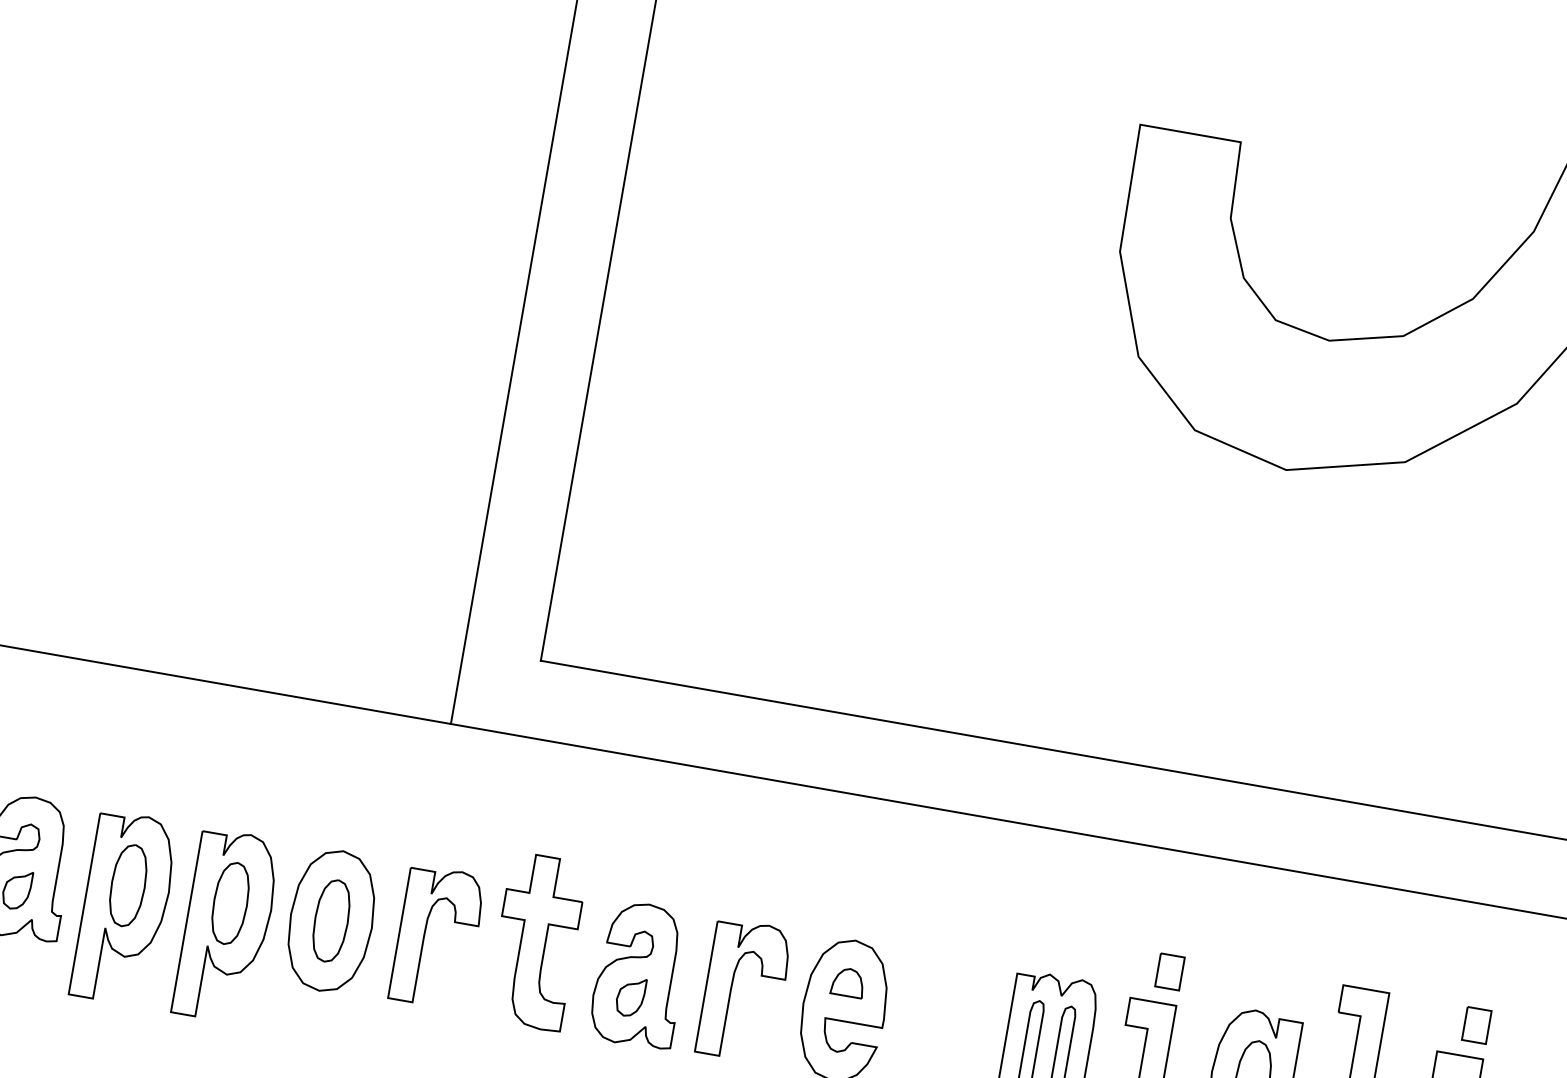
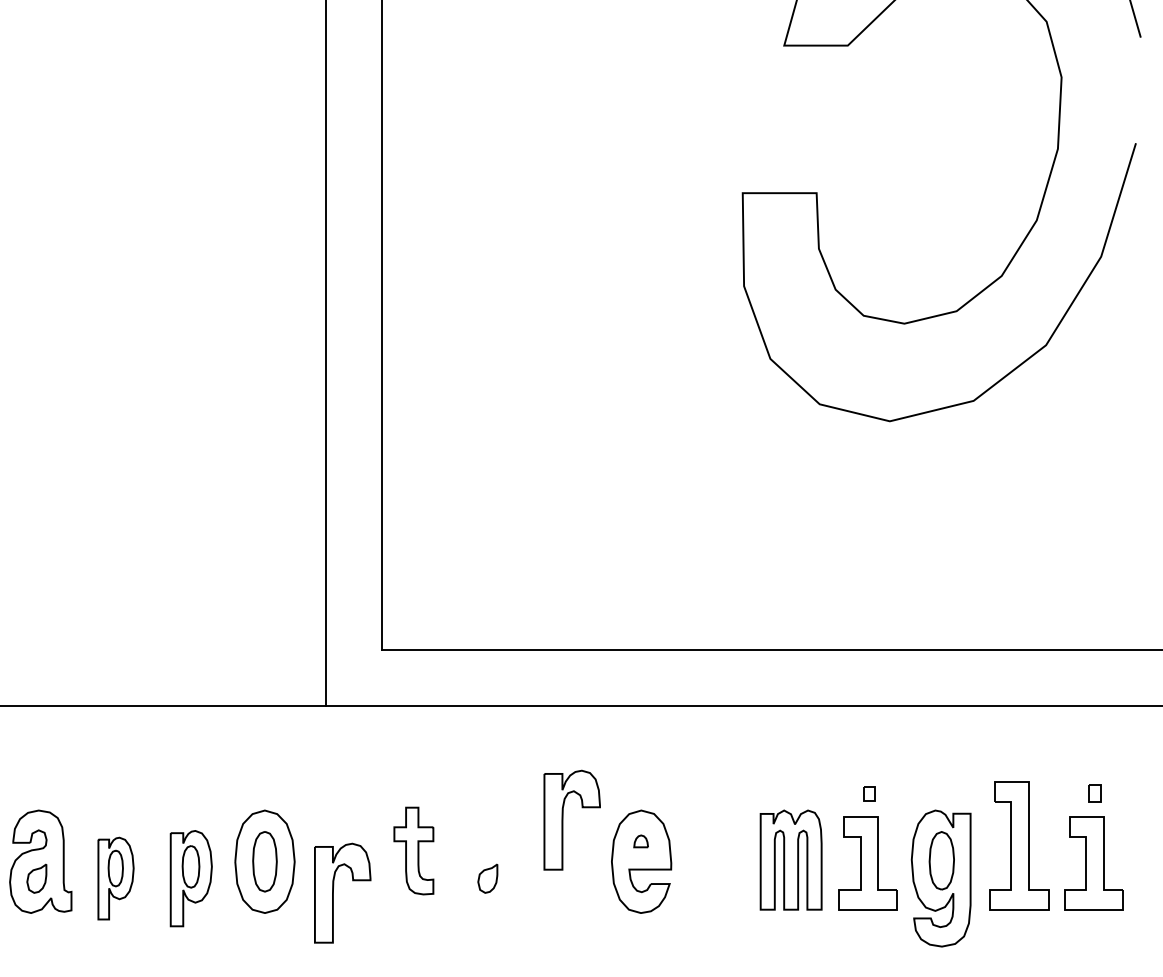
part: (124, 908) -> (115, 878), size x0.6
part: (227, 926) -> (191, 878), size x0.7
part: (425, 934) -> (333, 892), moved
part: (536, 940) -> (413, 850), size x0.7
part: (1170, 971) -> (869, 793), size x0.6
part: (639, 974) -> (491, 861), removed
part: (847, 982) -> (640, 841), size x0.6
part: (732, 987) -> (563, 819), moved
part: (1476, 1025) -> (1094, 793), size x0.7

